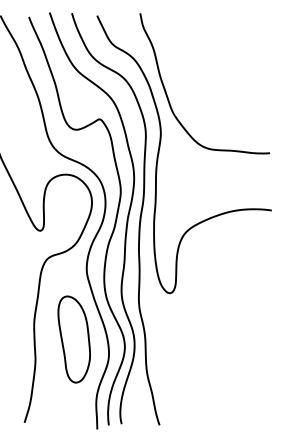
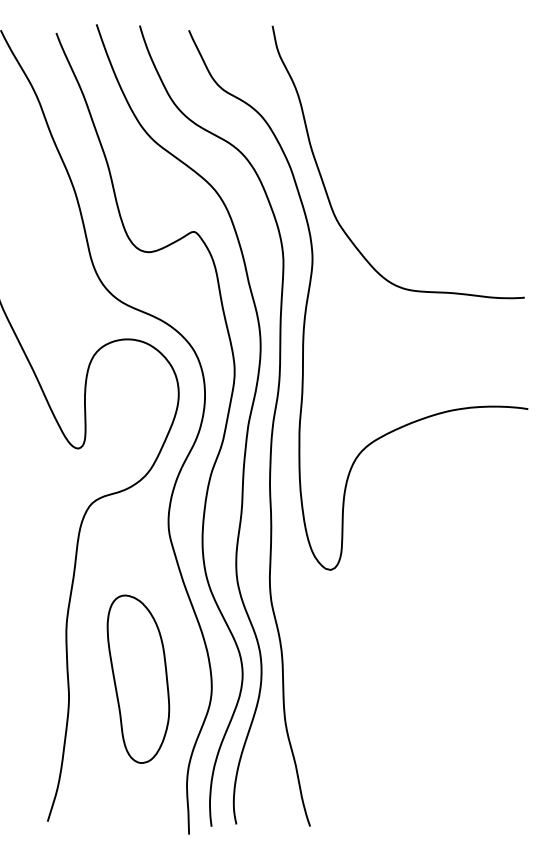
part: (73, 339) -> (136, 679), moved

